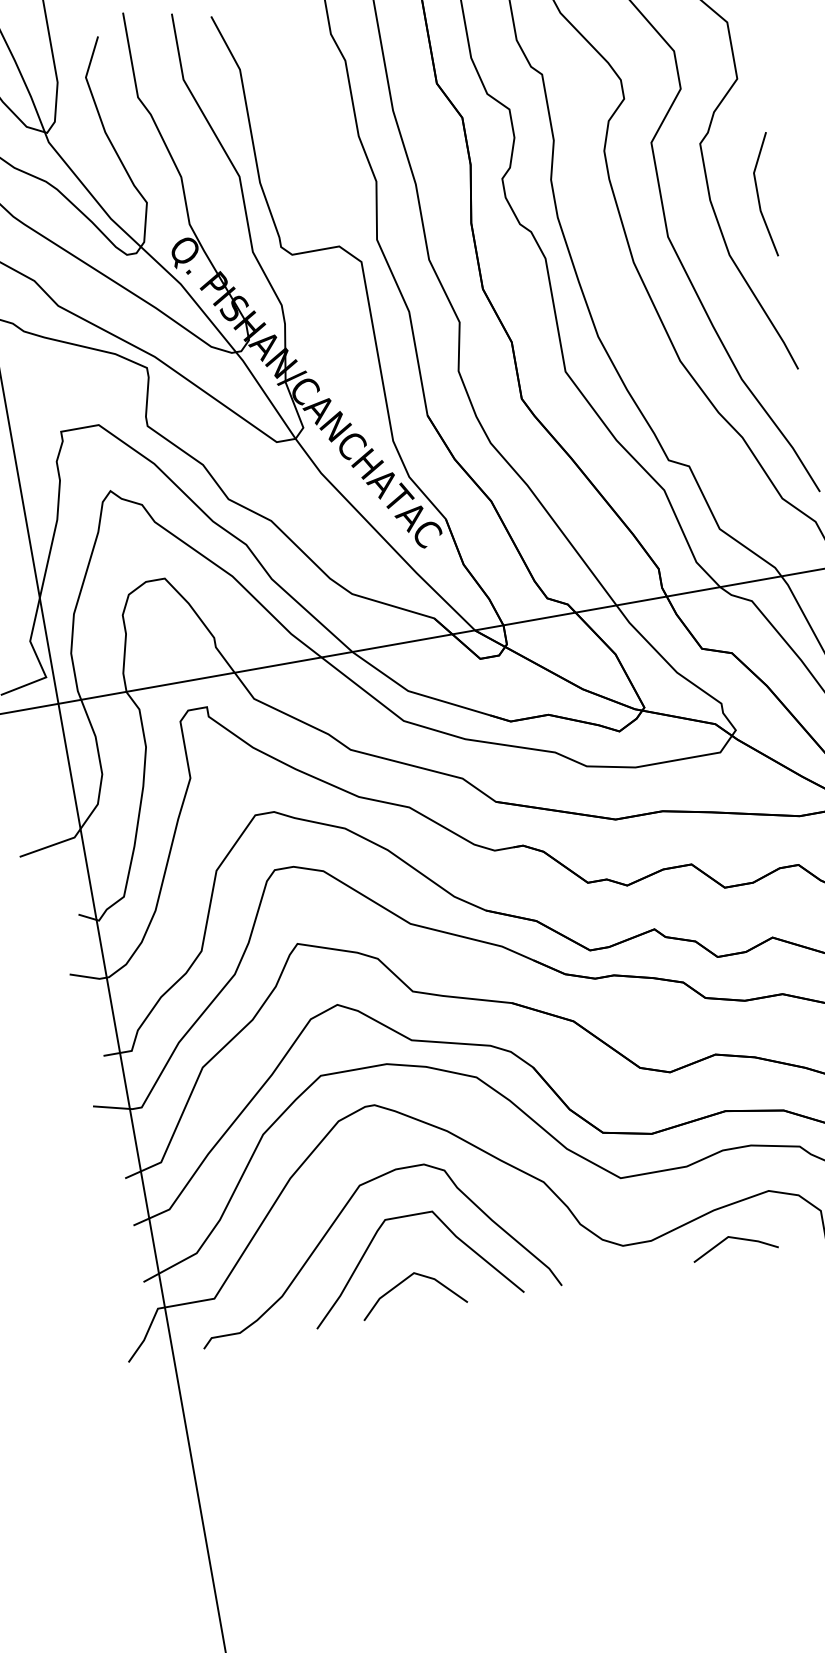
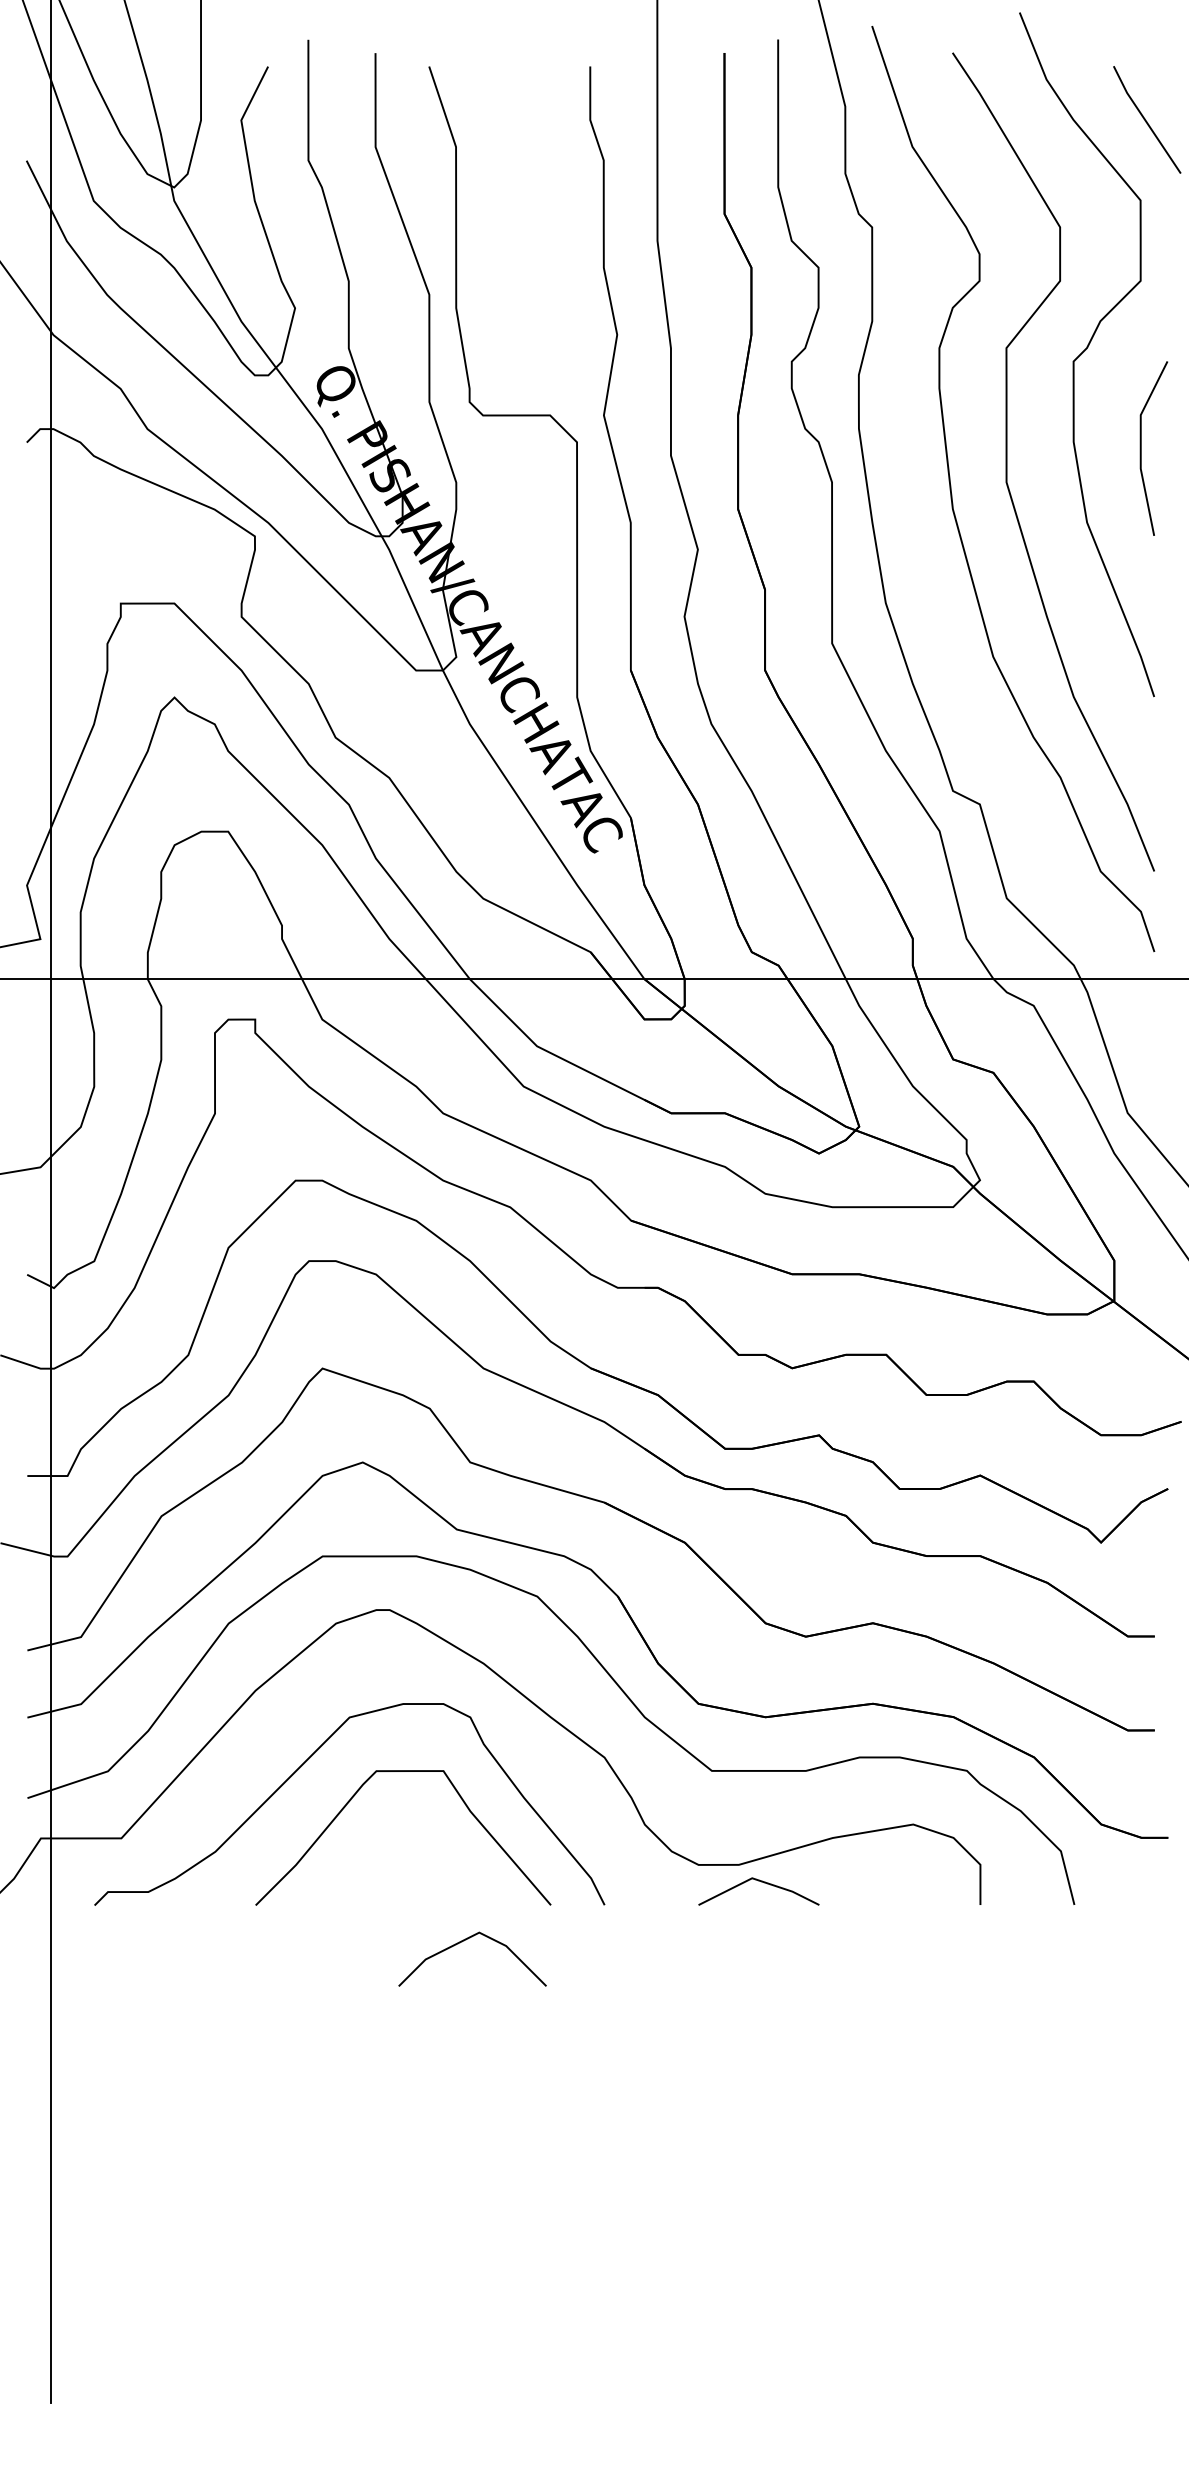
line: (735, 1238) -> (761, 1882), moved
curve: (404, 1281) -> (464, 1941), moved

